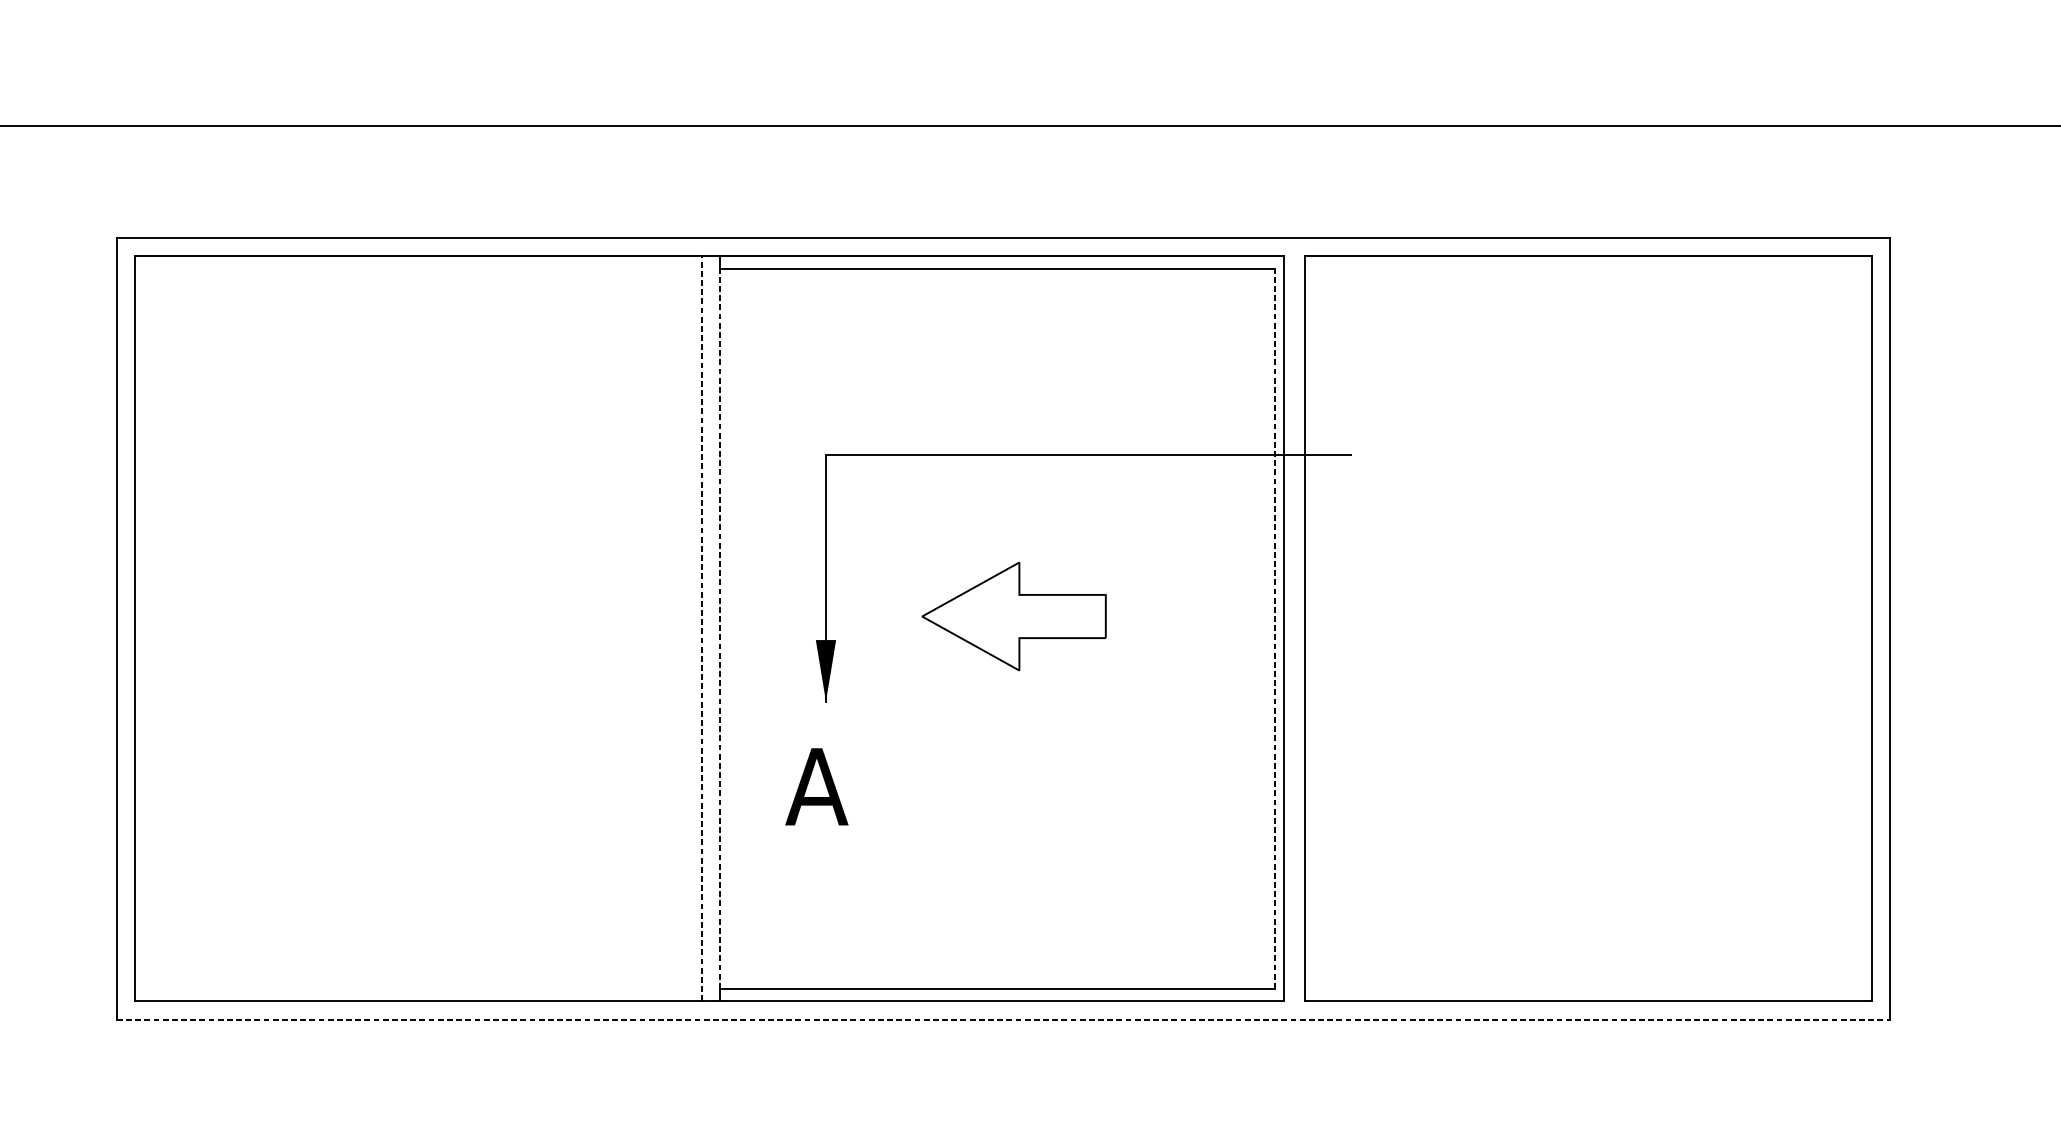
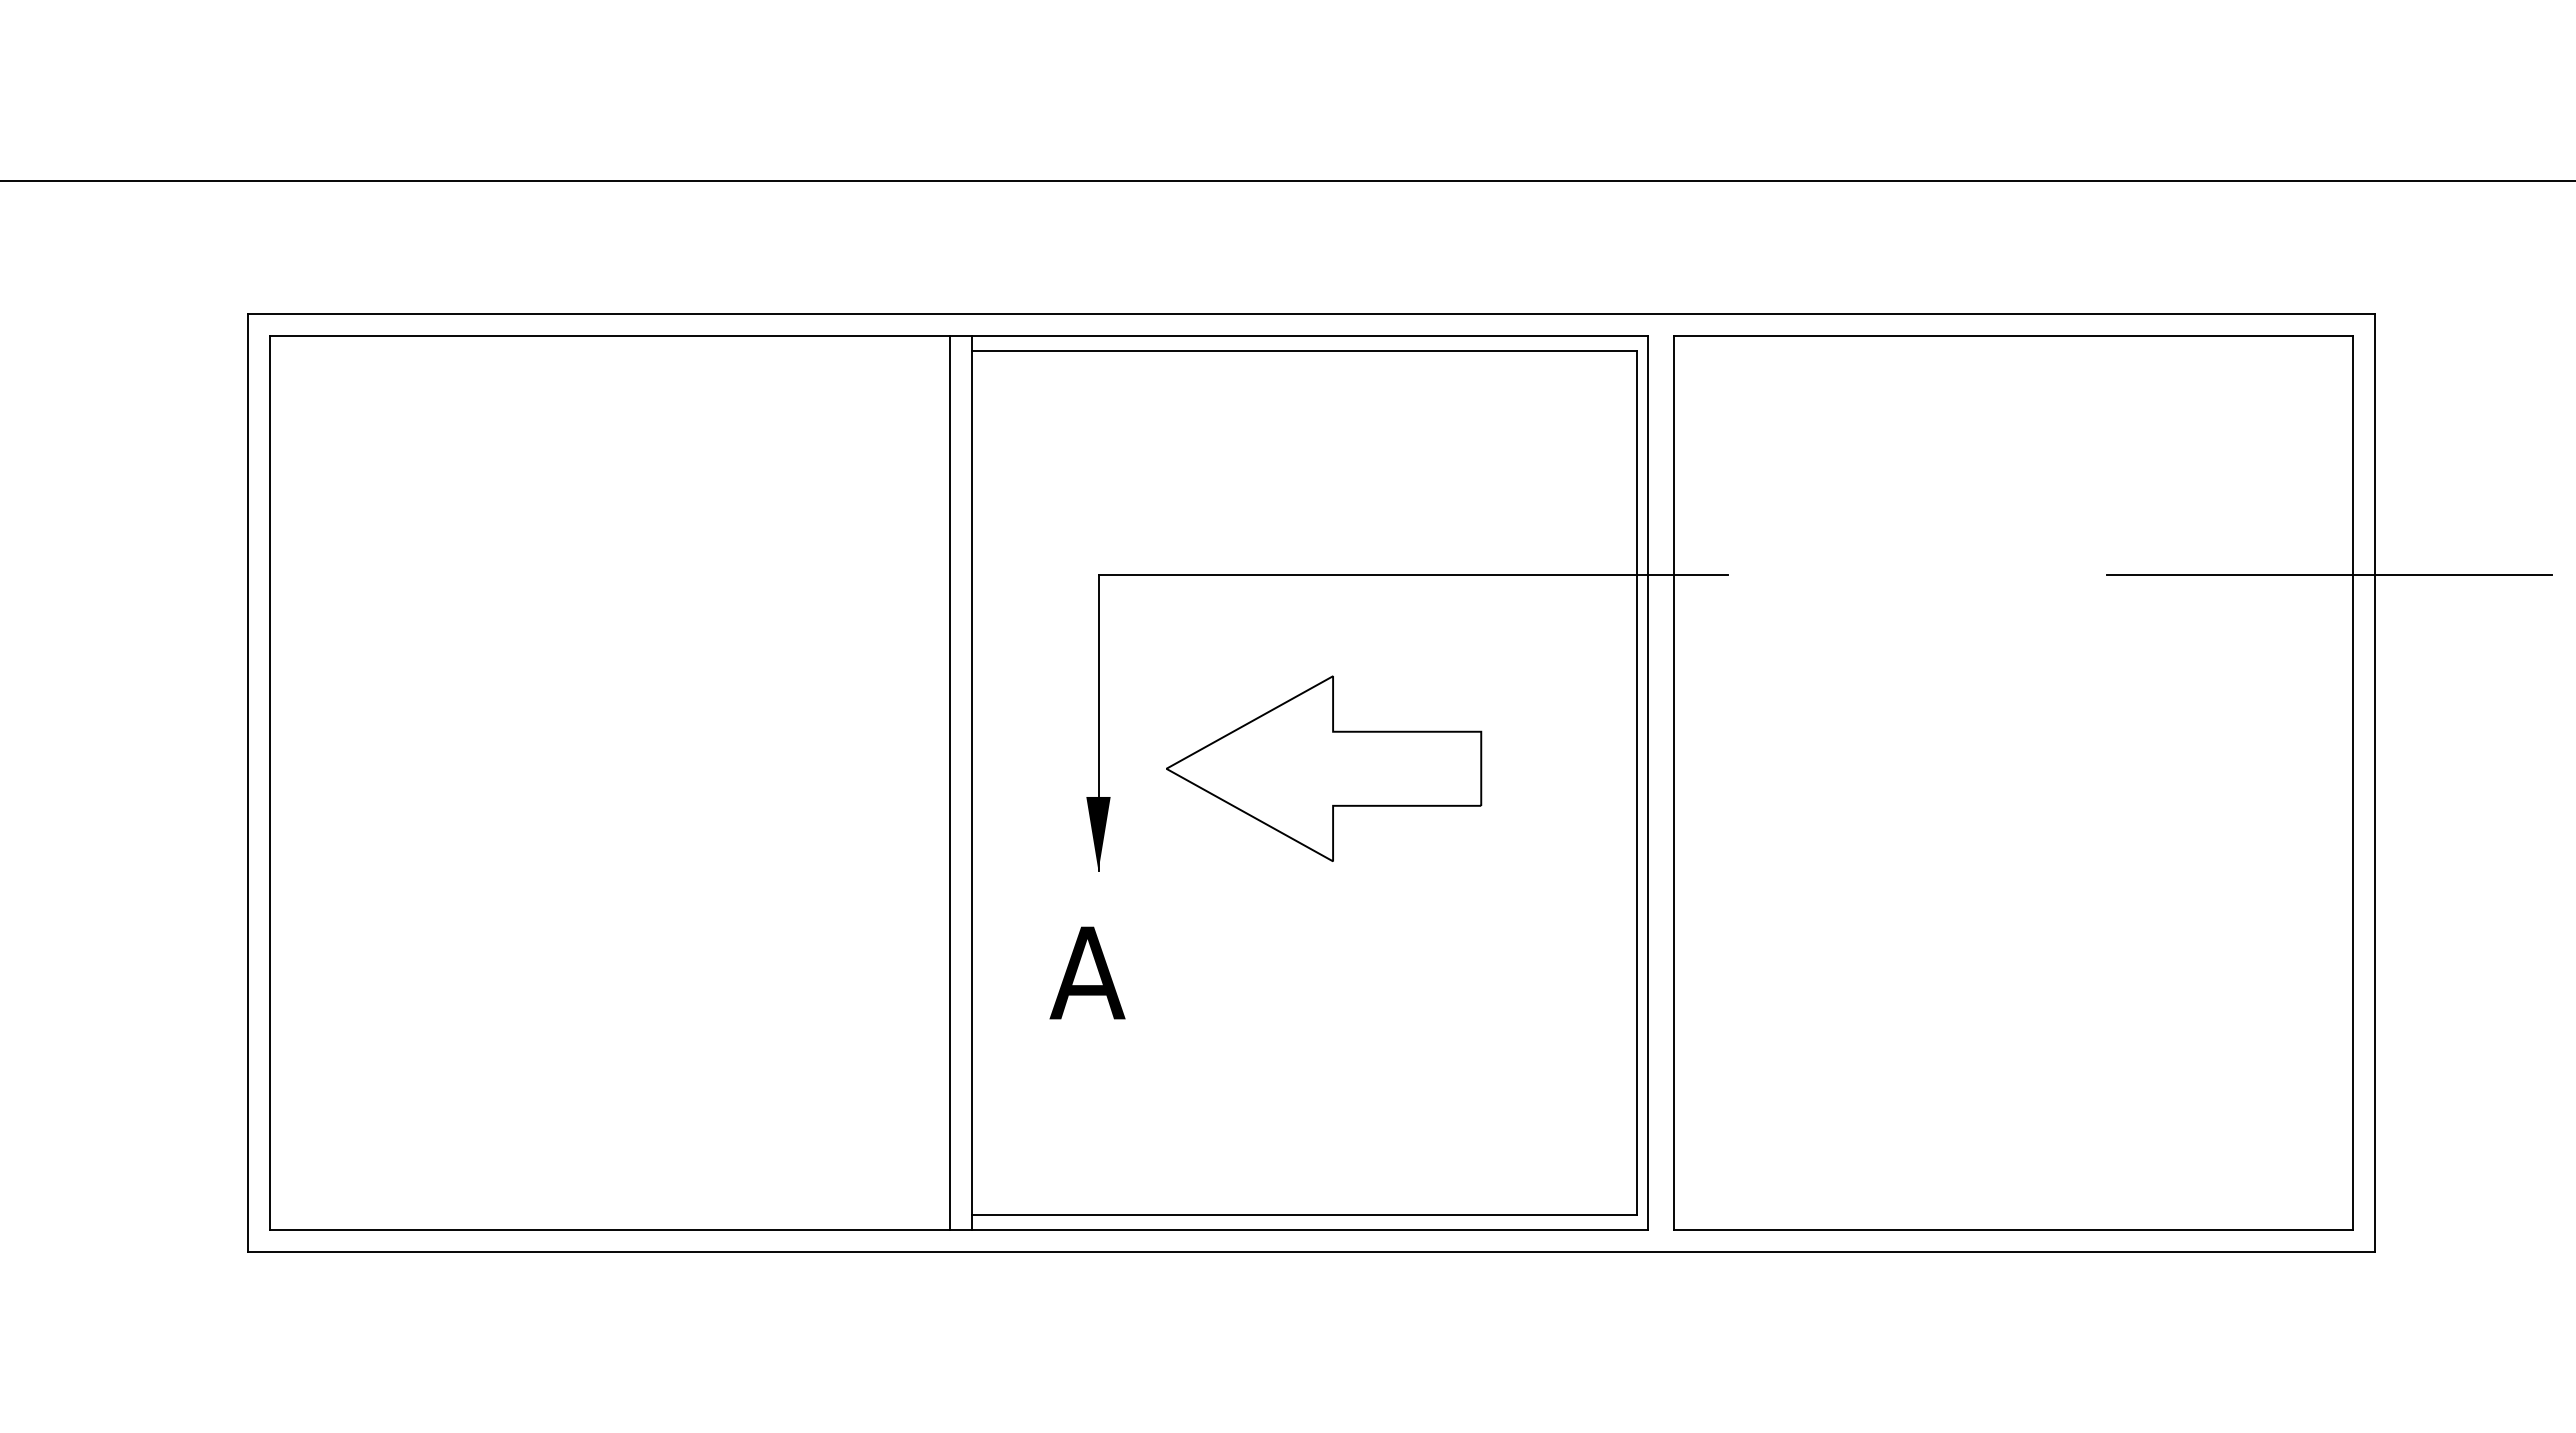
line: (1852, 454) -> (2329, 574), added
part: (1014, 616) -> (1324, 768), size x1.43
line: (701, 628) -> (949, 783), dashed -> solid
line: (720, 628) -> (971, 783), dashed -> solid
line: (1274, 628) -> (1636, 783), dashed -> solid
line: (1003, 1019) -> (1311, 1252), dashed -> solid

